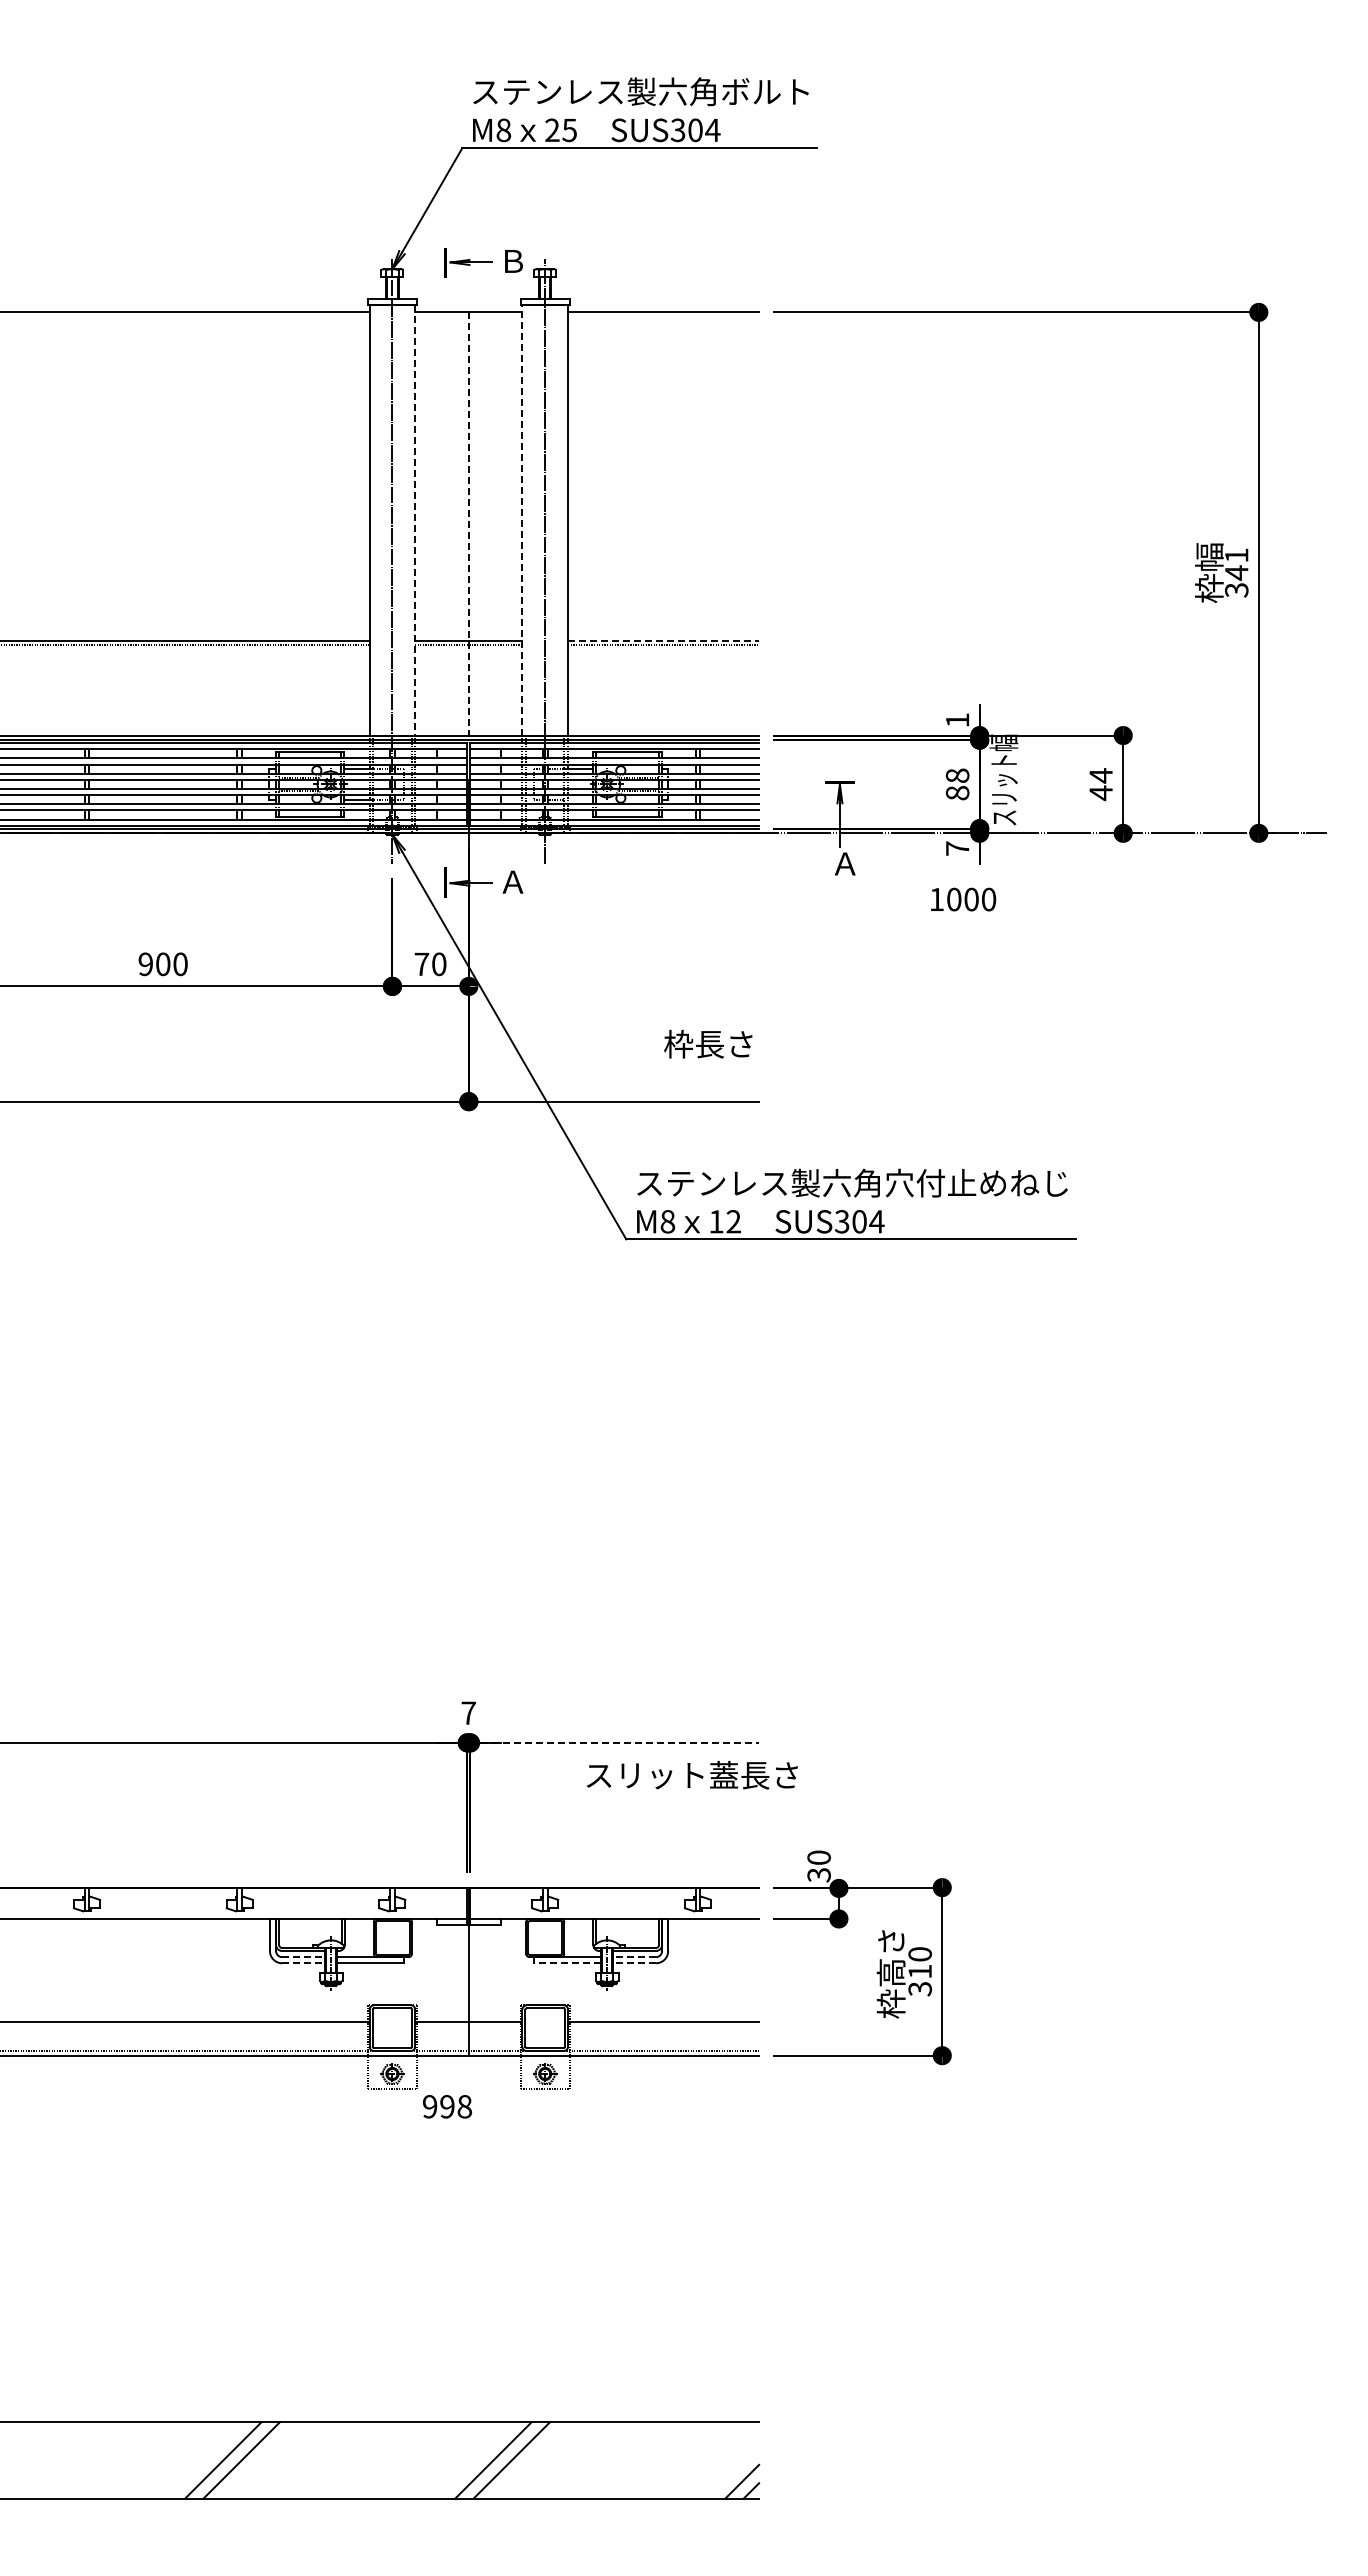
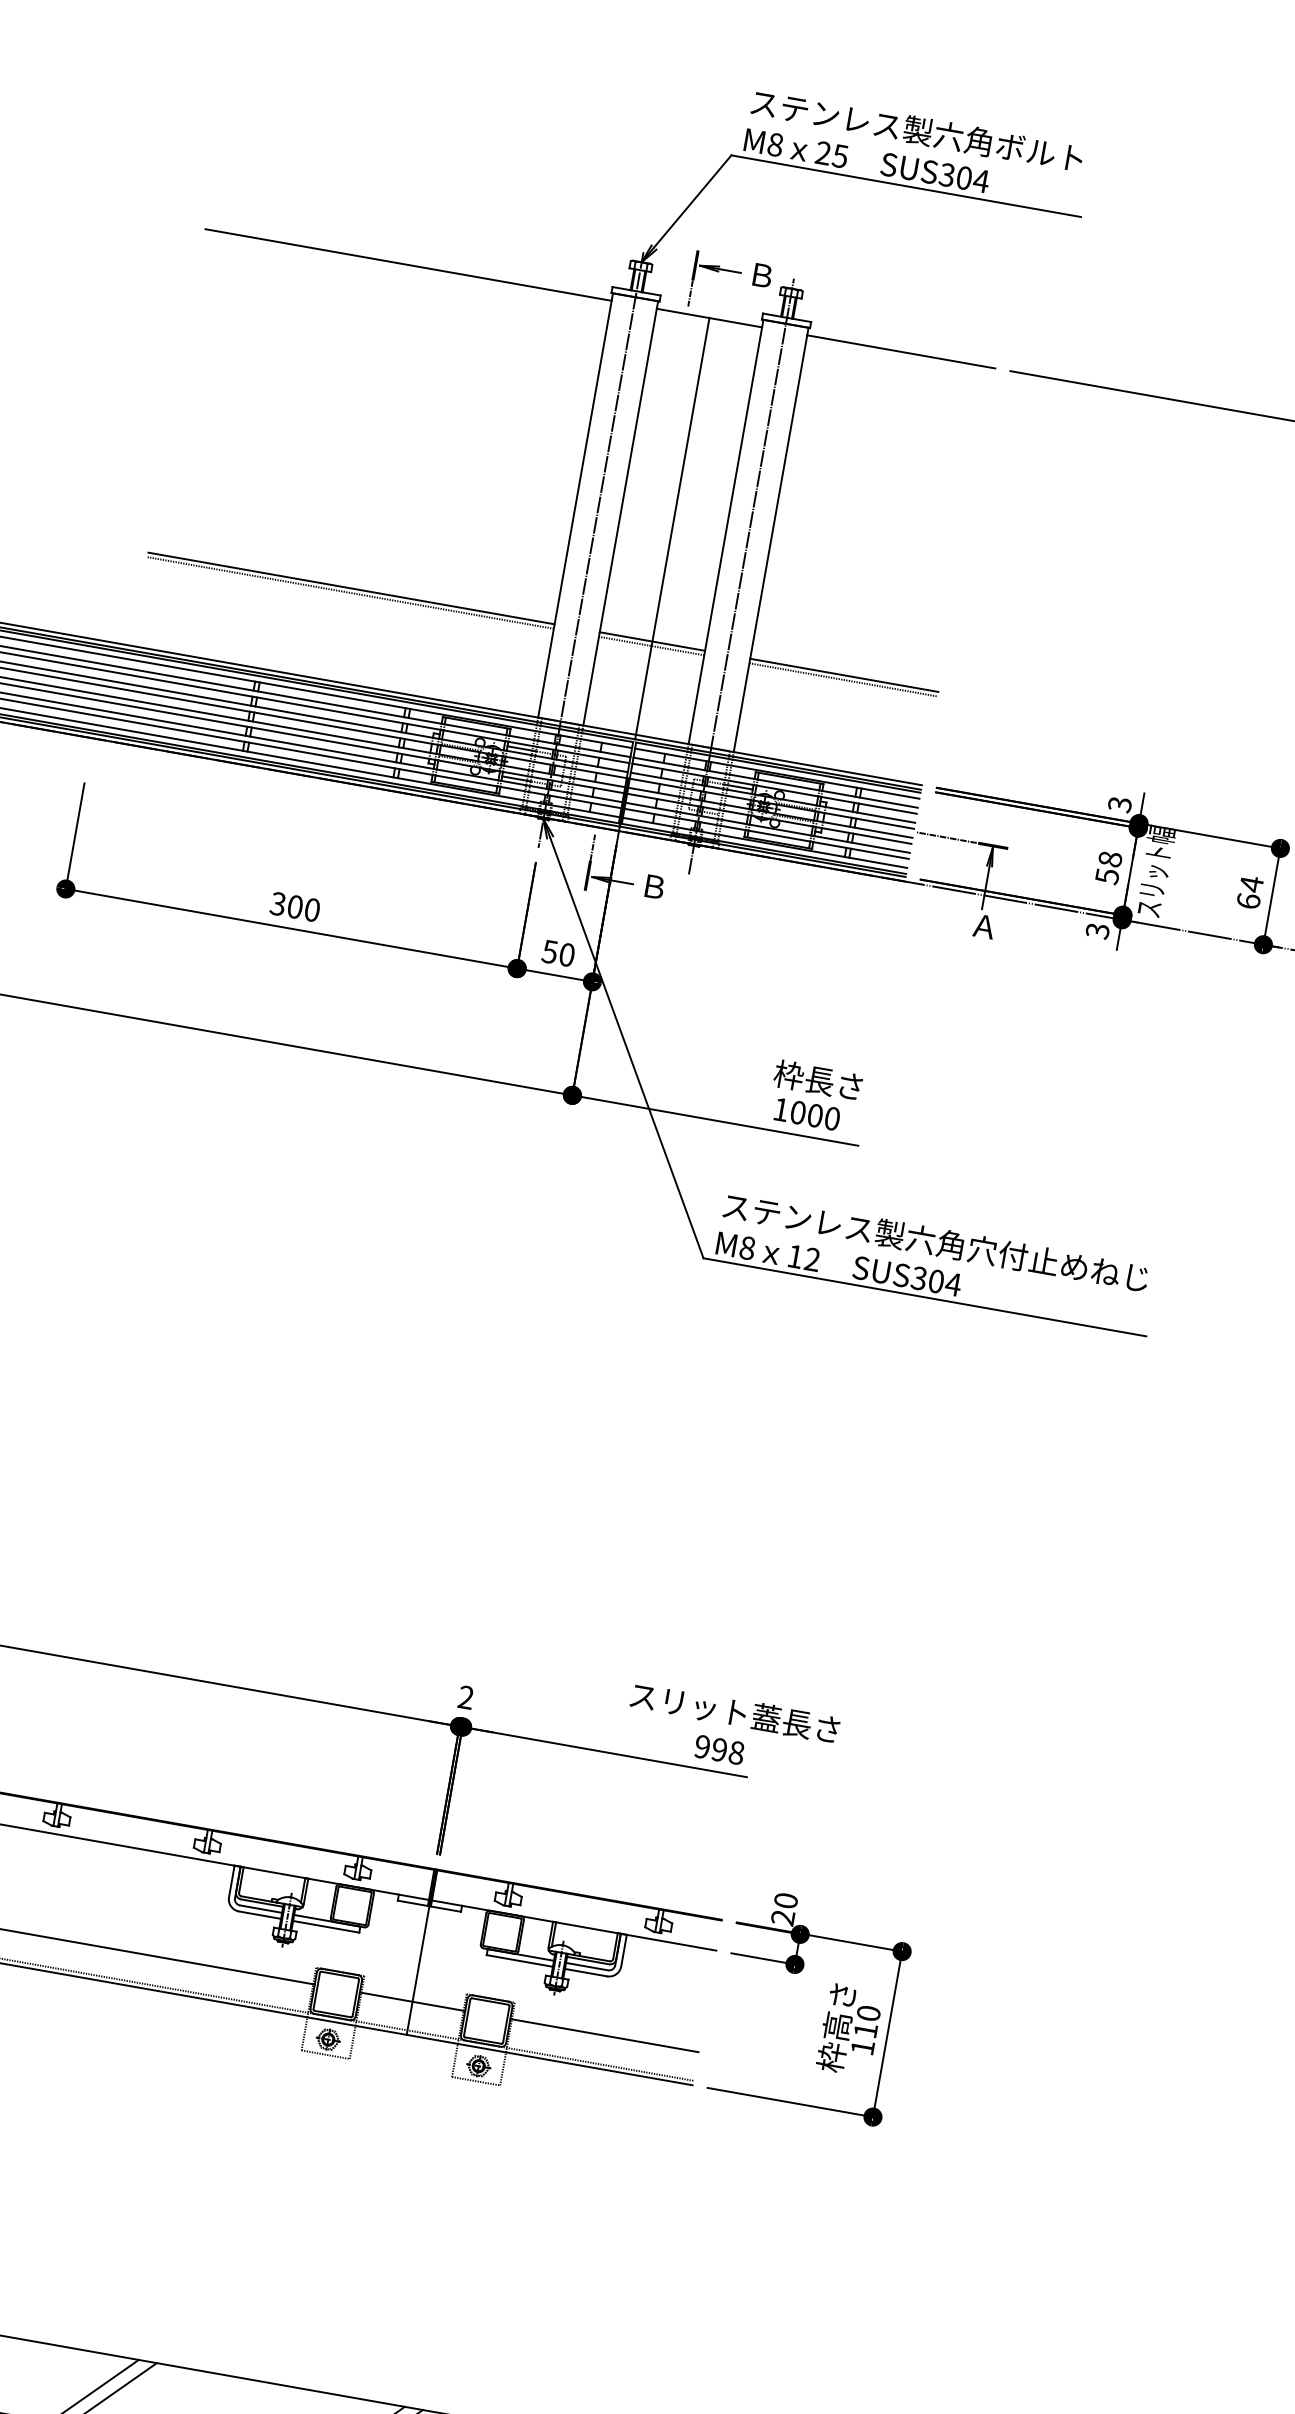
line: (445, 291) -> (690, 293), added
line: (522, 519) -> (726, 531), dashed -> solid
line: (415, 520) -> (620, 513), dashed -> solid
line: (468, 526) -> (671, 528), dashed -> solid
line: (664, 640) -> (845, 675), dashed -> solid
text: (957, 720) -> (1119, 804), 1 -> 3
line: (792, 782) -> (946, 837), added
text: (957, 793) -> (1107, 876), 88 -> 58
text: (1100, 793) -> (1247, 901), 44 -> 64
text: (957, 848) -> (1097, 930), 7 -> 3
line: (445, 853) -> (592, 846), added
text: (512, 881) -> (653, 886), Ａ -> Ｂ
text: (963, 899) -> (807, 1114), moved
text: (145, 964) -> (277, 904), 900 -> 300
text: (421, 964) -> (549, 952), 70 -> 50
text: (468, 1712) -> (465, 1696), 7 -> 2
line: (615, 1742) -> (605, 1751), dashed -> solid
text: (691, 1775) -> (734, 1712), moved
text: (819, 1875) -> (783, 1918), 30 -> 20
line: (304, 1957) -> (261, 1909), dashed -> solid
line: (634, 1957) -> (586, 1966), dashed -> solid
line: (304, 1963) -> (260, 1915), dashed -> solid
line: (567, 1963) -> (519, 1961), dashed -> solid
line: (634, 1963) -> (585, 1972), dashed -> solid
text: (919, 1989) -> (862, 2047), 310 -> 110
text: (447, 2106) -> (719, 1749), moved

